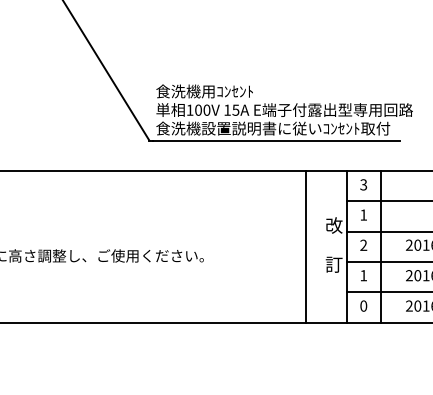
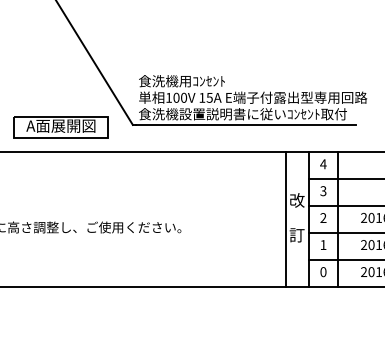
part: (68, 143) -> (60, 127), added
text: (363, 185) -> (323, 164), 3 -> 4
text: (363, 215) -> (323, 191), 1 -> 3
line: (305, 246) -> (285, 219), moved

